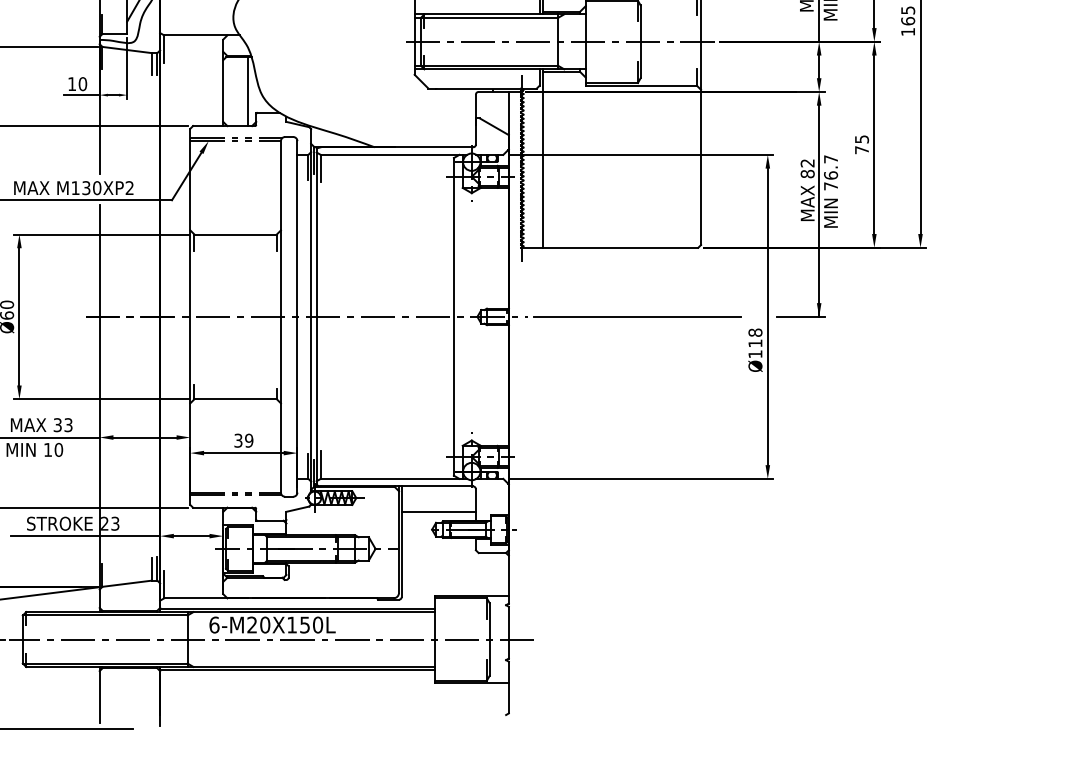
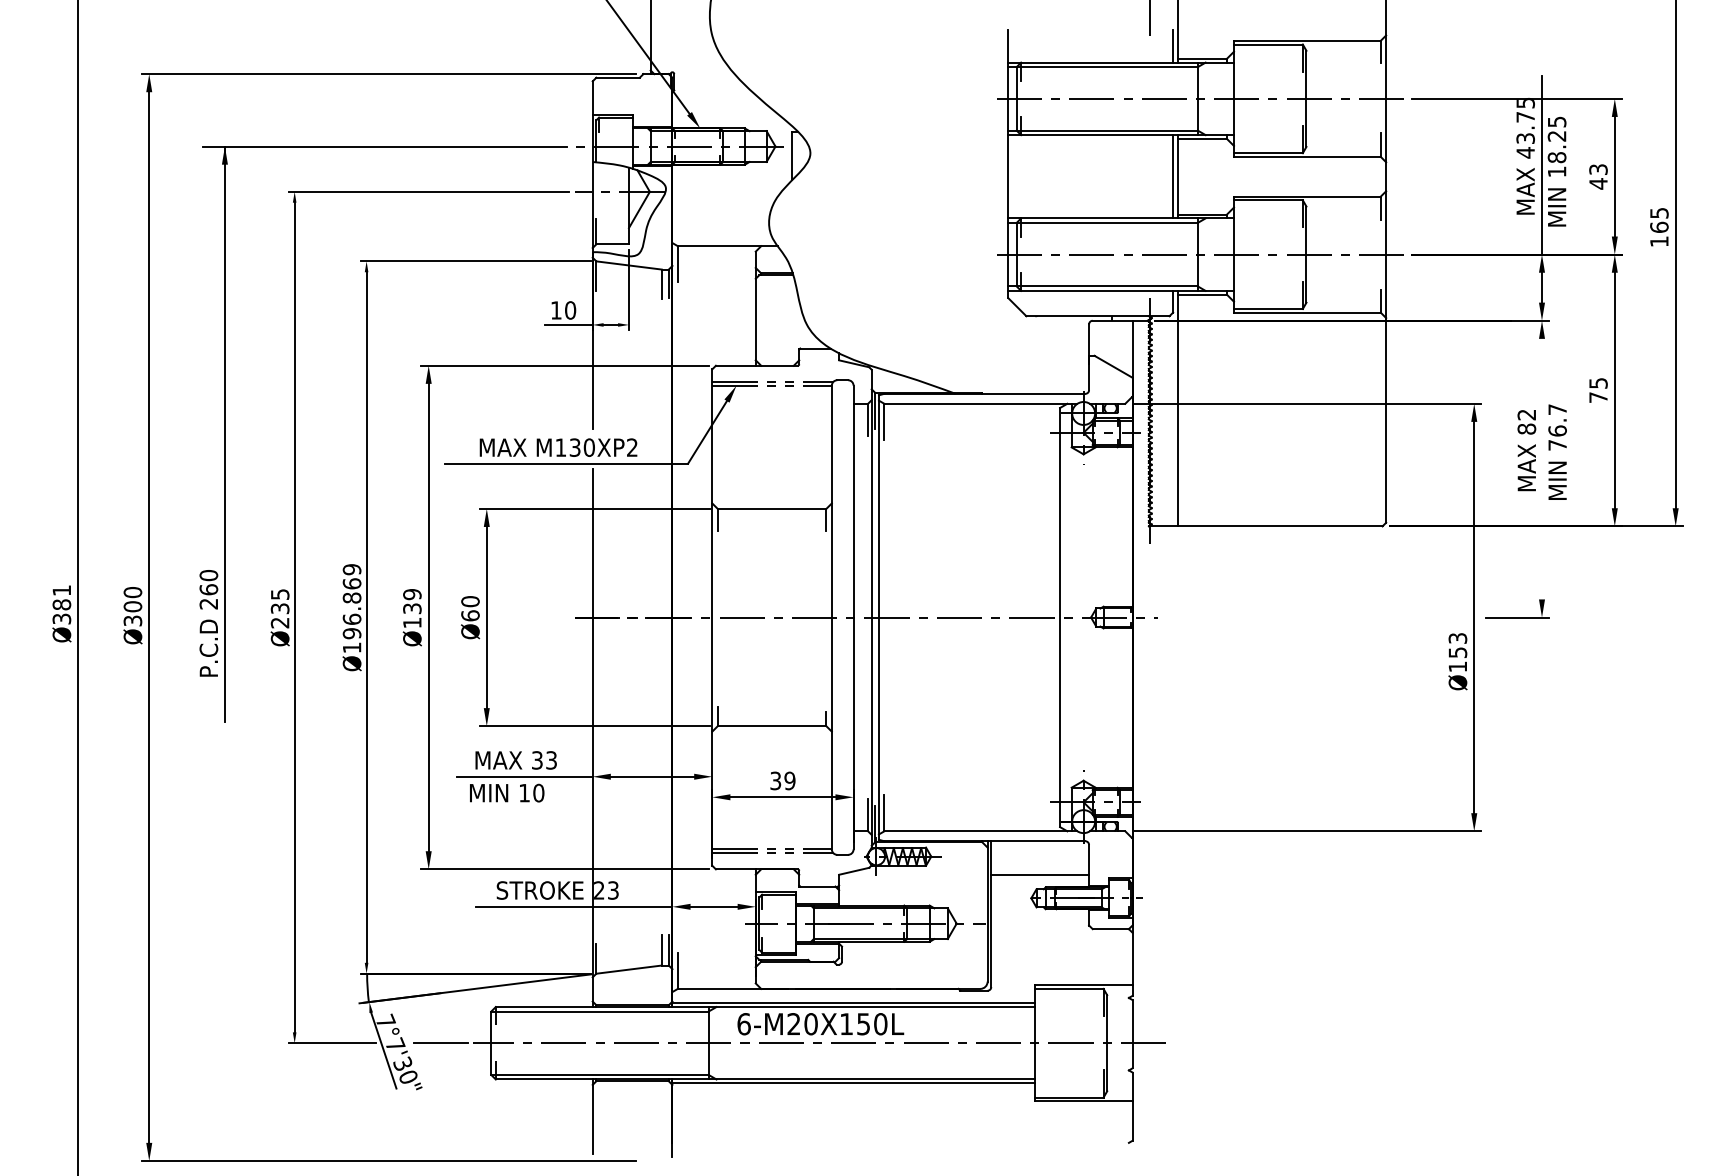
line: (248, 91) -> (788, 320), removed
line: (819, 209) -> (1542, 475), removed
line: (636, 316) -> (1301, 617), removed
text: (755, 338) -> (1457, 645), Ø118 -> Ø153

